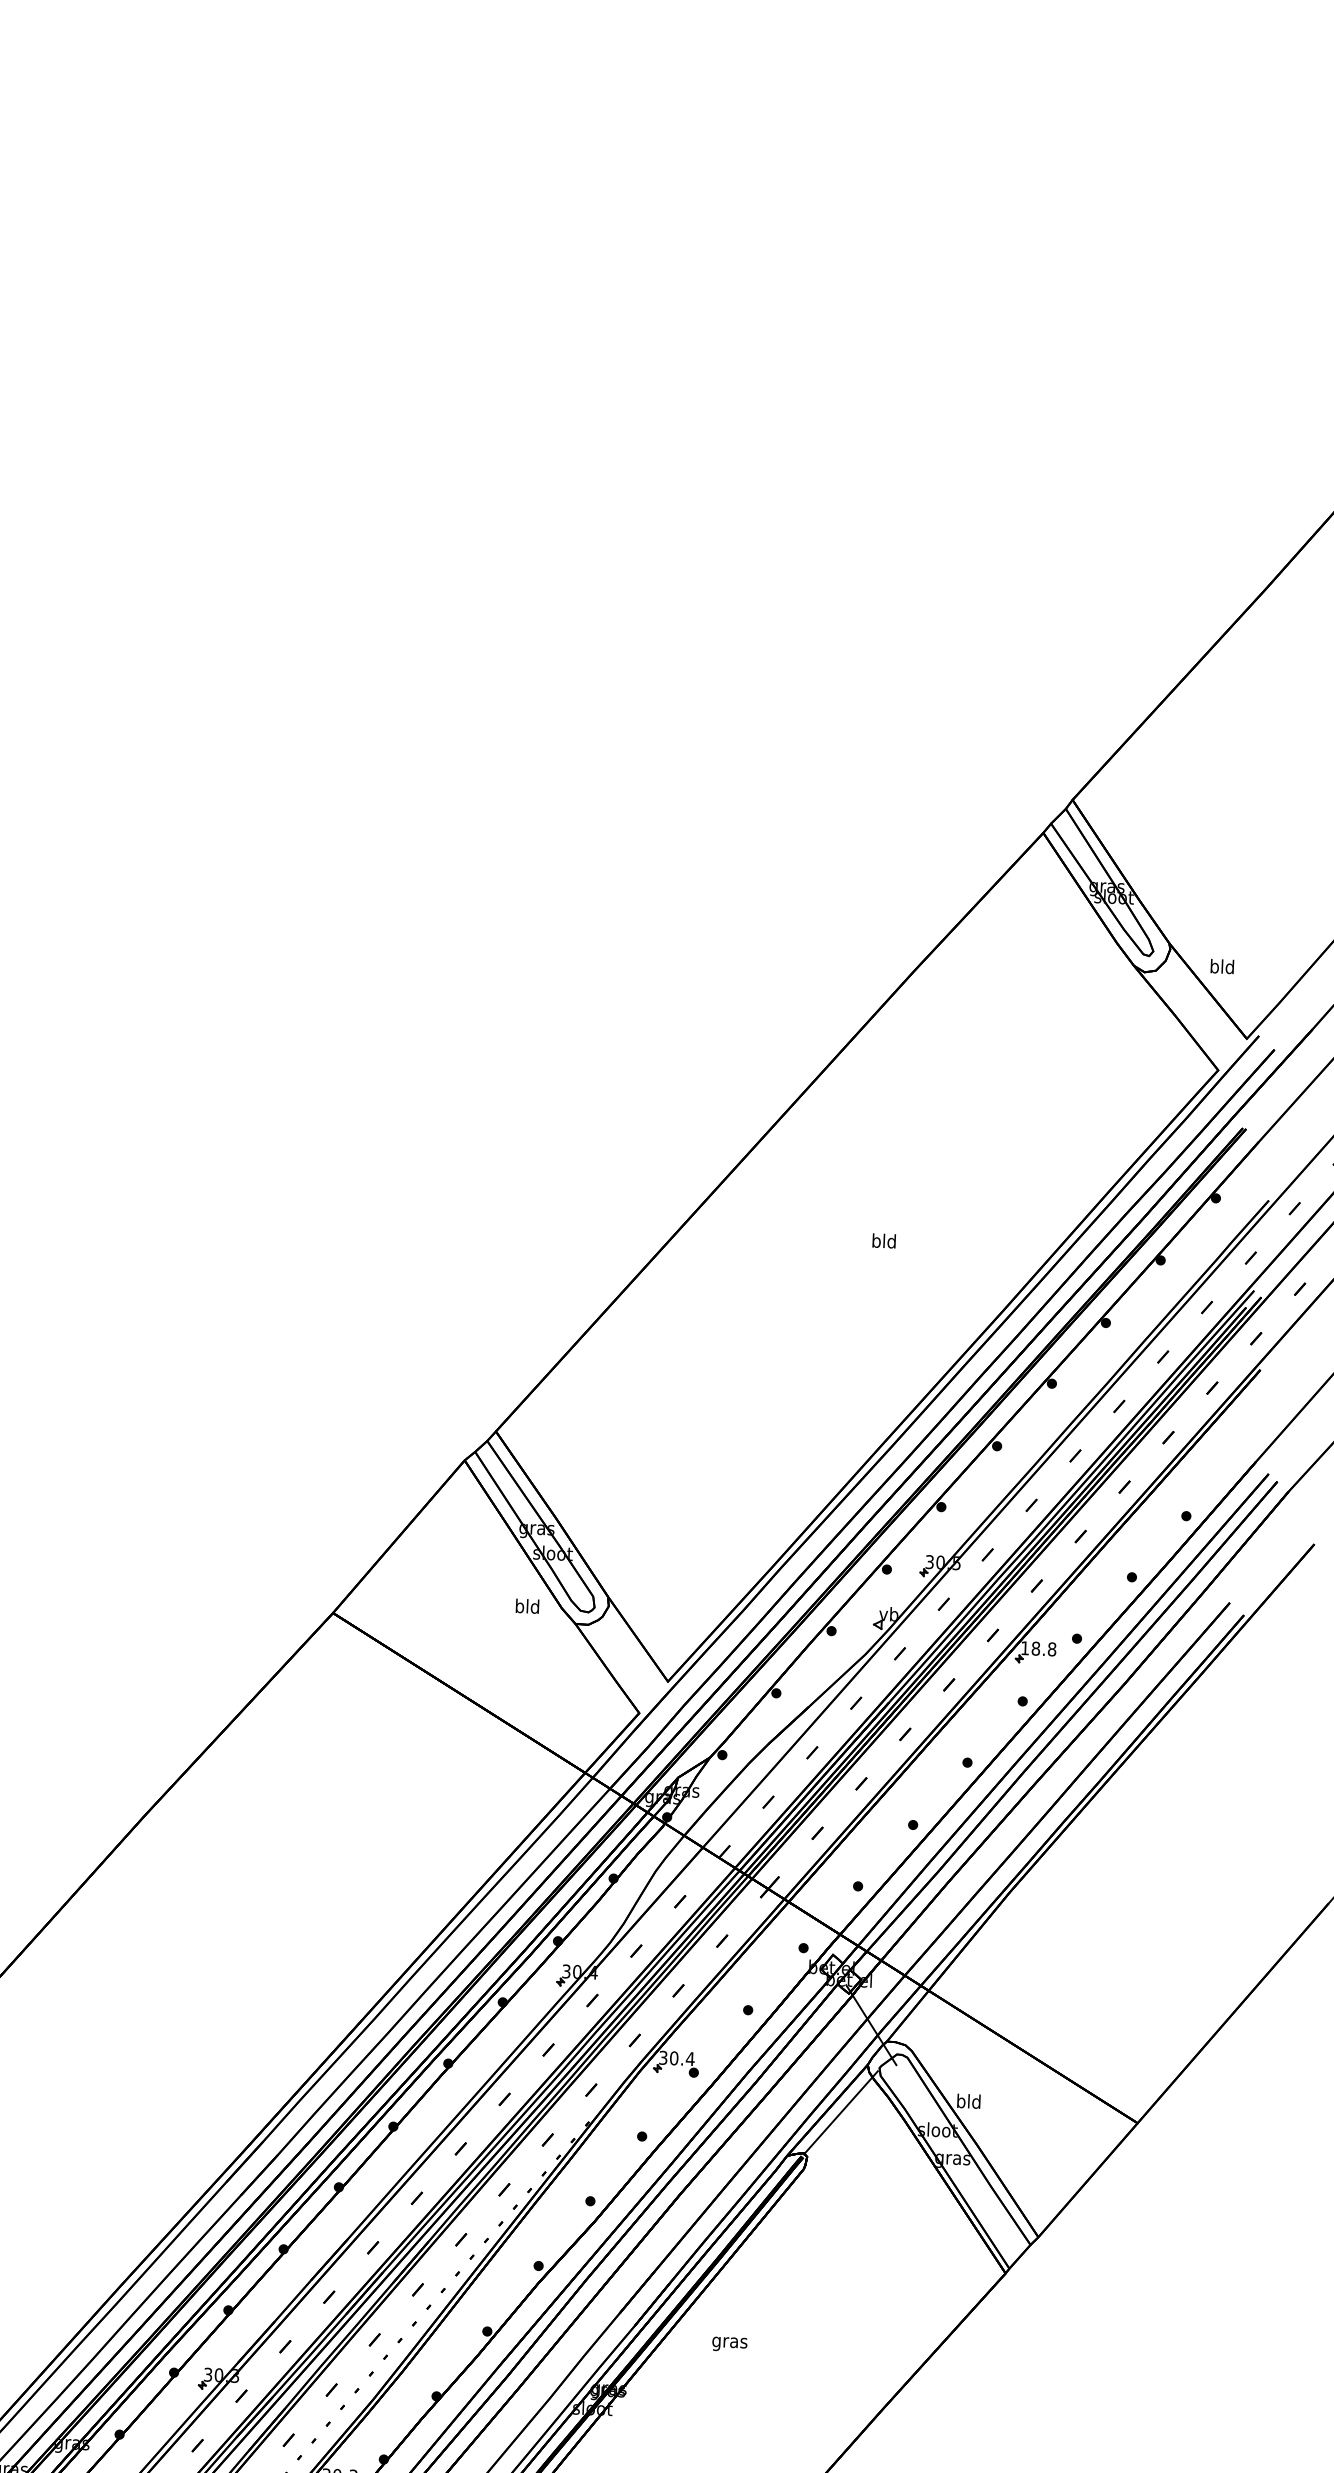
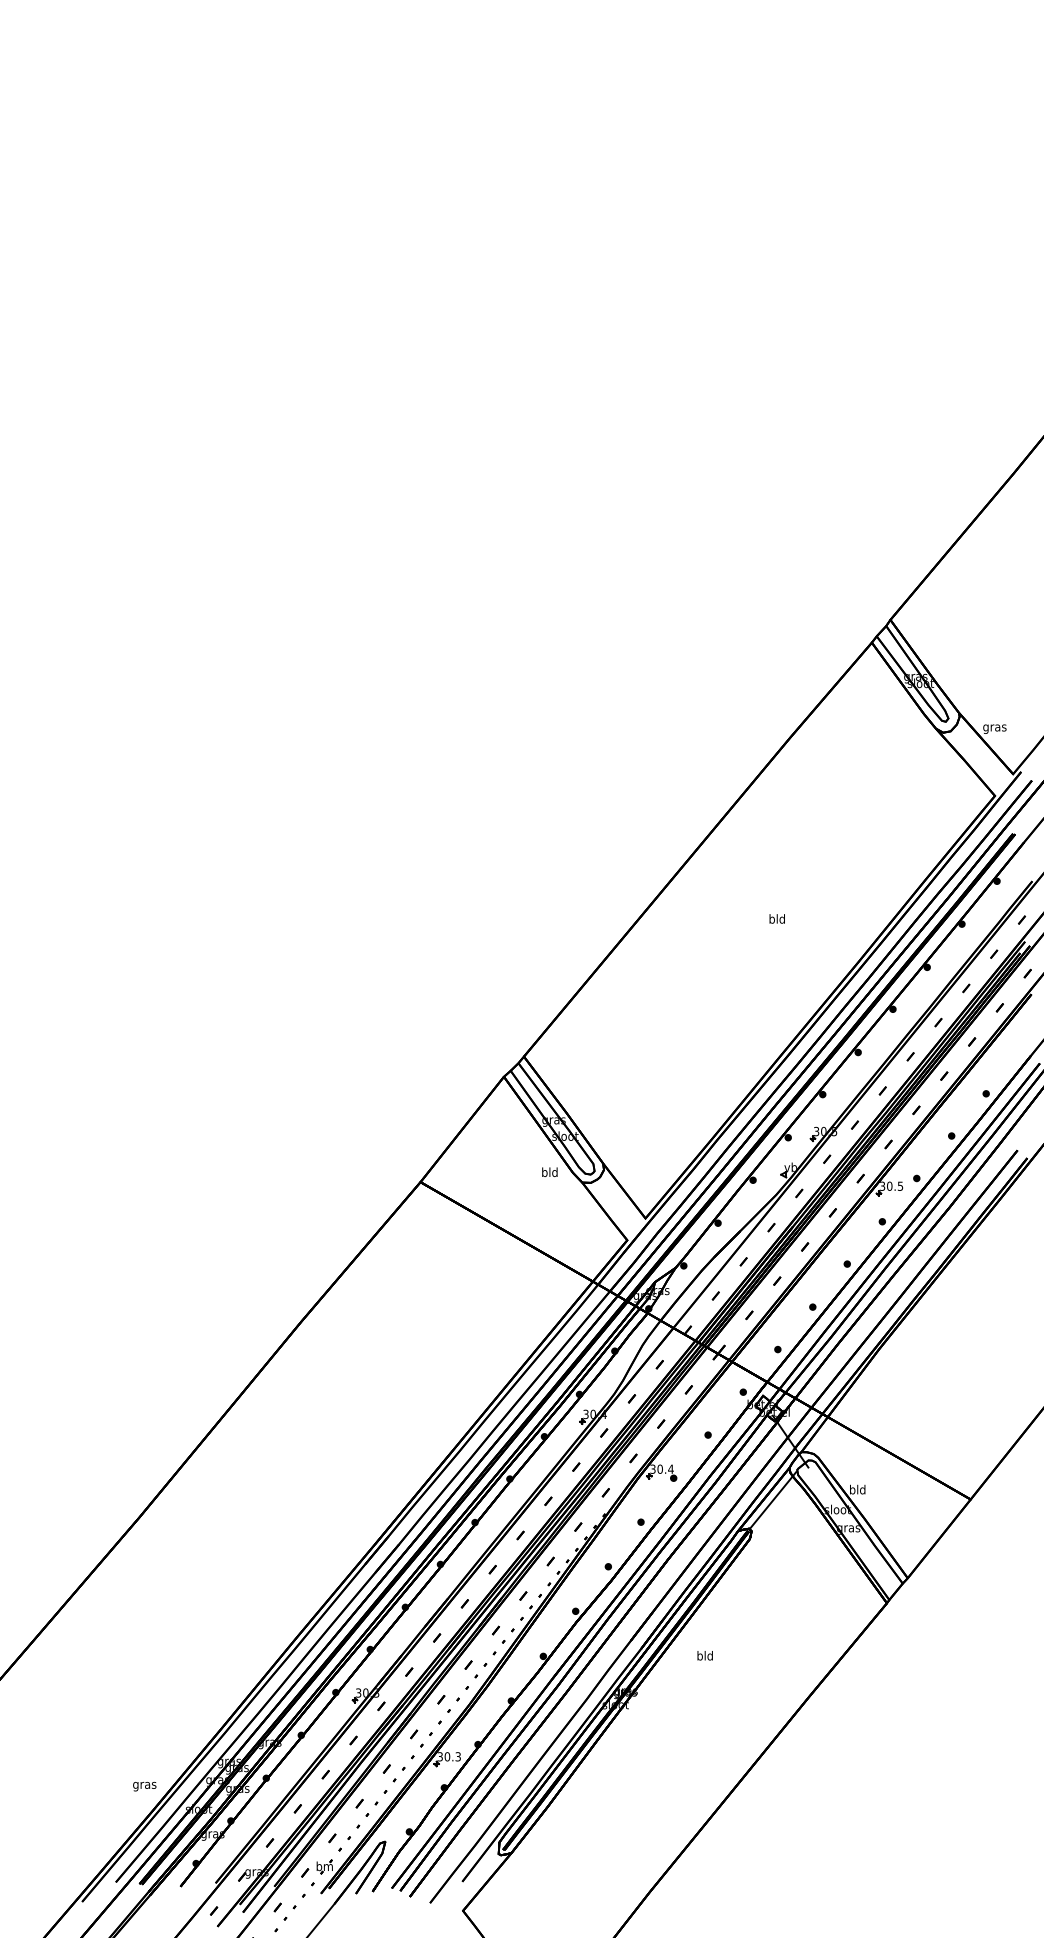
text: (1221, 967) -> (994, 727), bld -> gras
text: (1038, 1647) -> (891, 1185), 18.8 -> 30.5
text: (728, 2341) -> (704, 1656), gras -> bld

